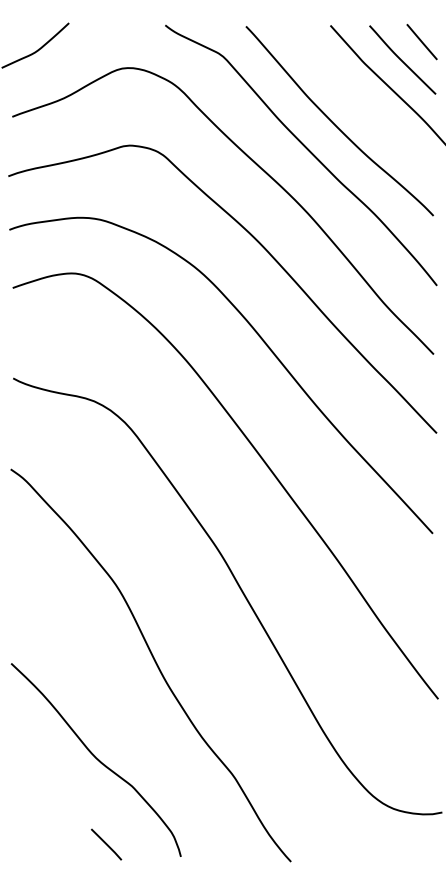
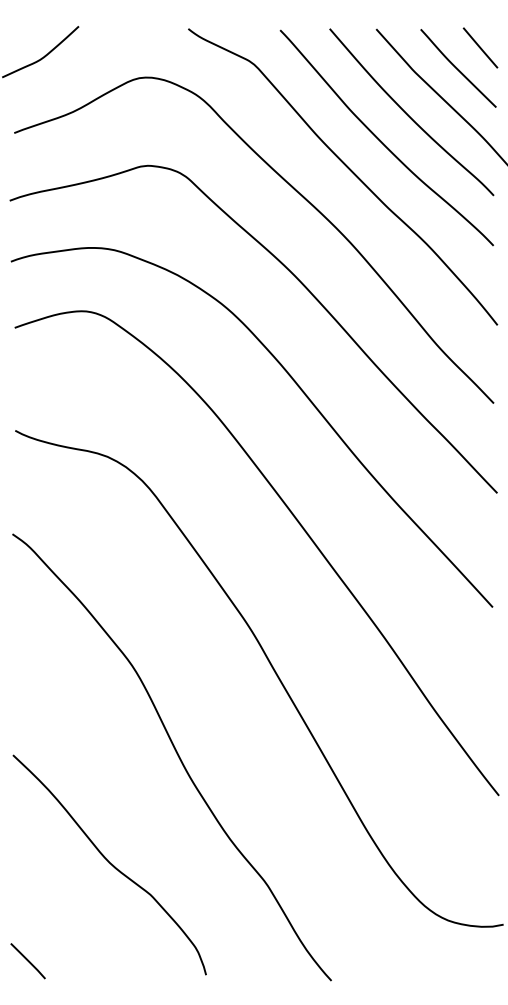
curve: (359, 100) -> (409, 114), added
line: (106, 844) -> (28, 961), moved

